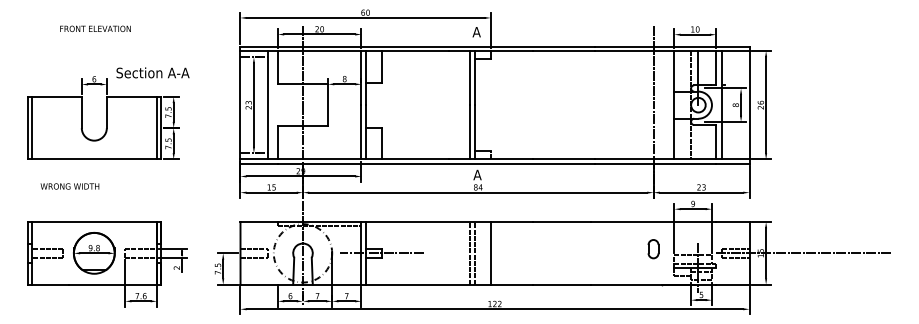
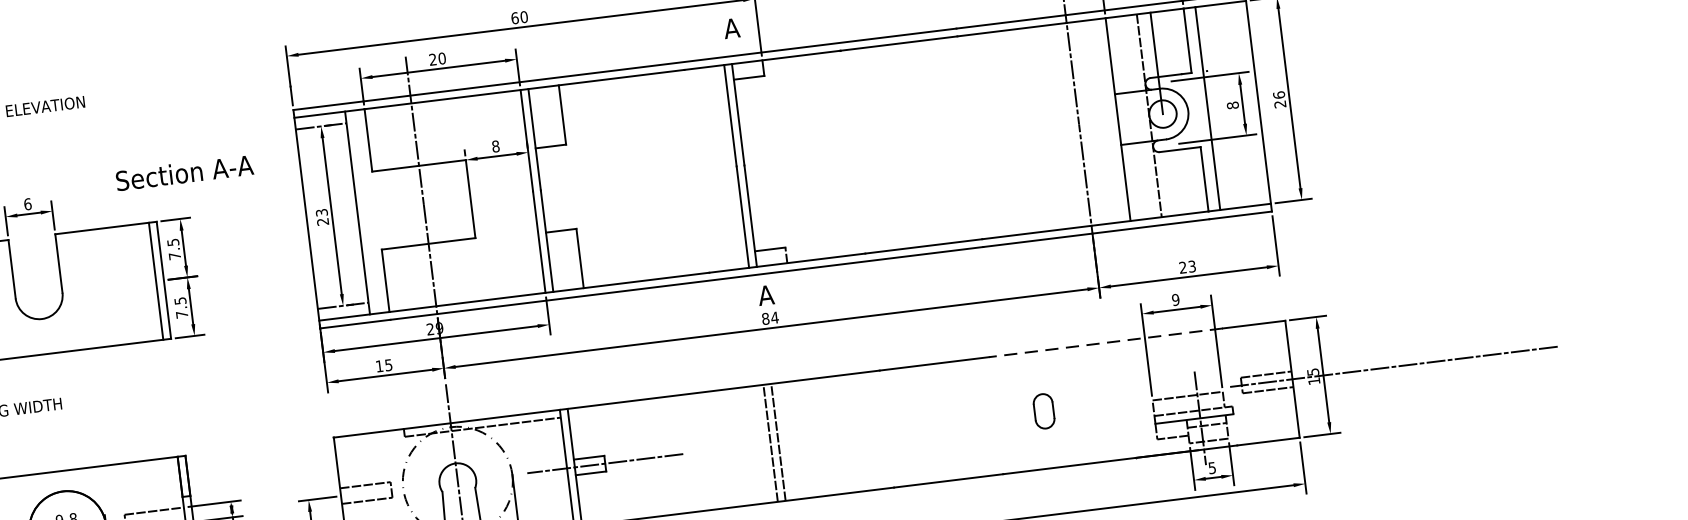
text: (152, 72) -> (183, 172), moved
line: (653, 222) -> (1105, 343), solid -> dashed
part: (653, 249) -> (1044, 411), moved
line: (490, 253) -> (808, 439), removed

